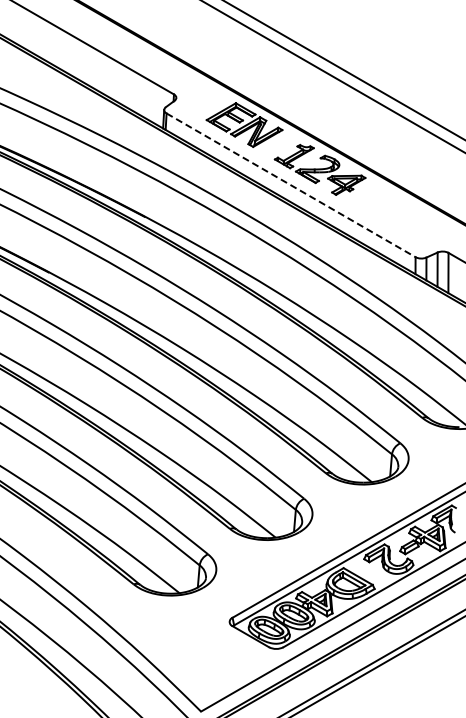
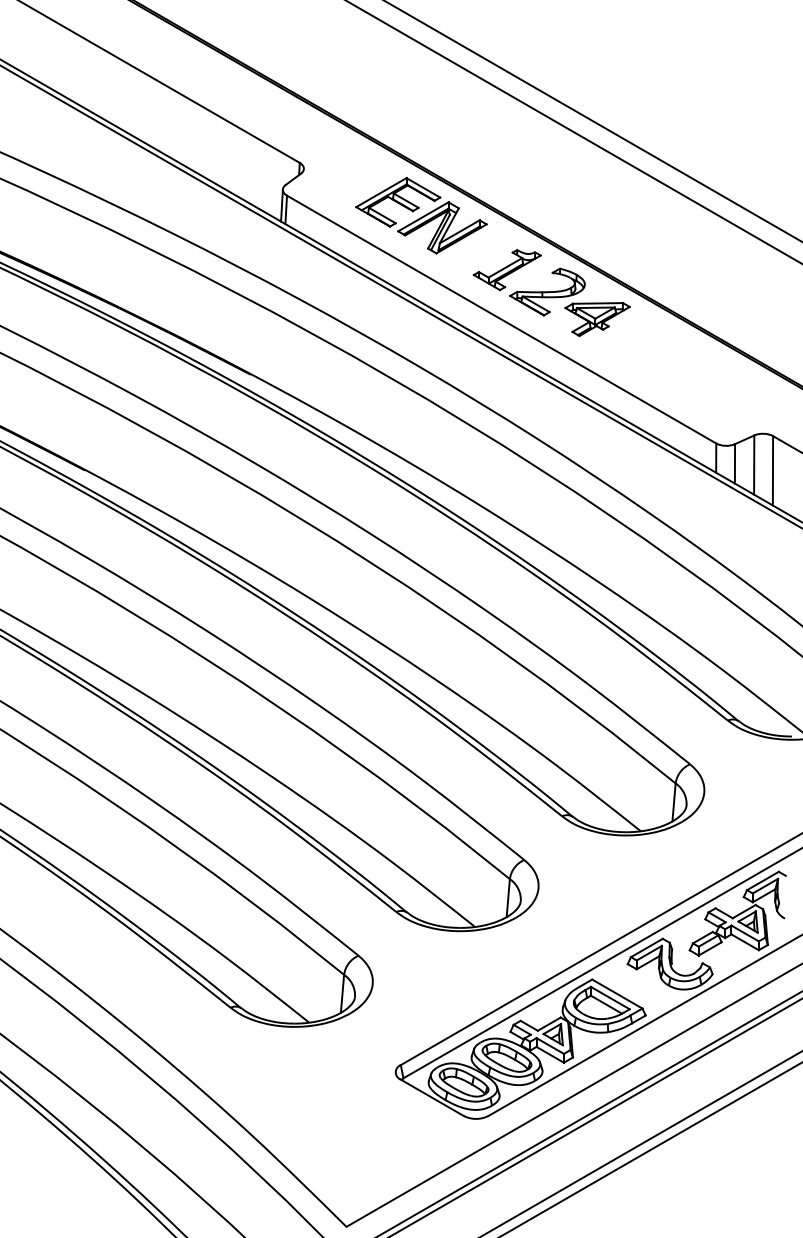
line: (291, 185) -> (502, 319), dashed -> solid

